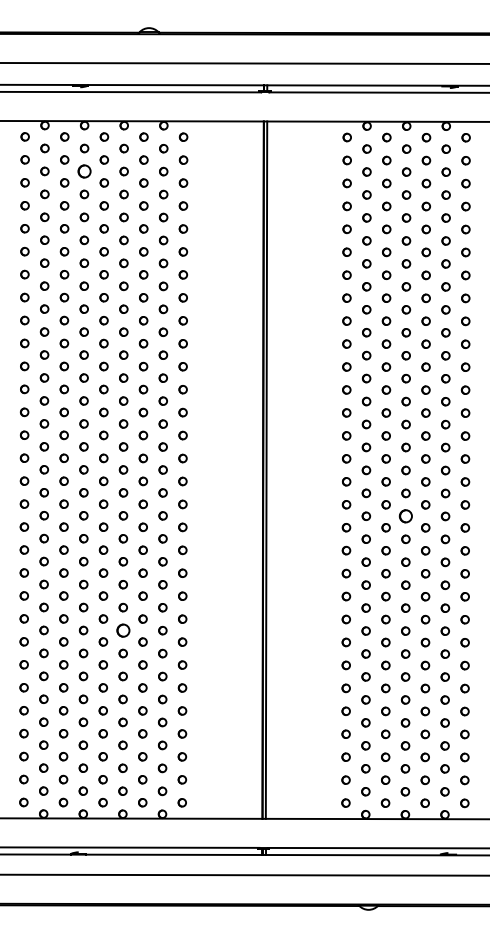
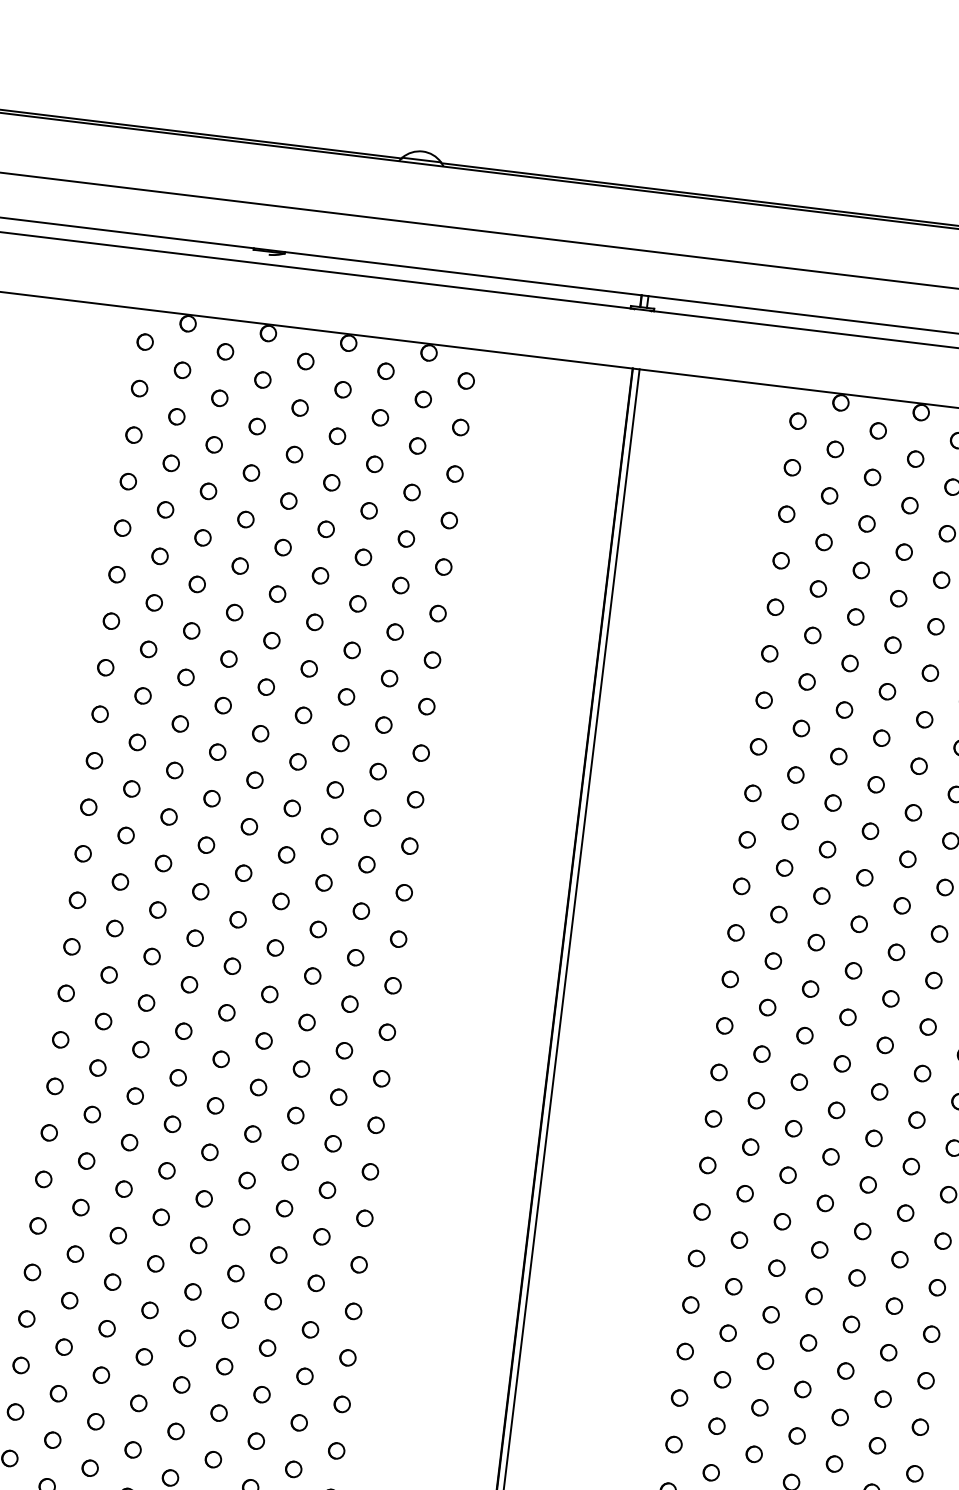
part: (84, 171) -> (257, 426), size x0.62
part: (405, 516) -> (824, 1203), size x0.62
part: (122, 630) -> (223, 1366), size x0.62

